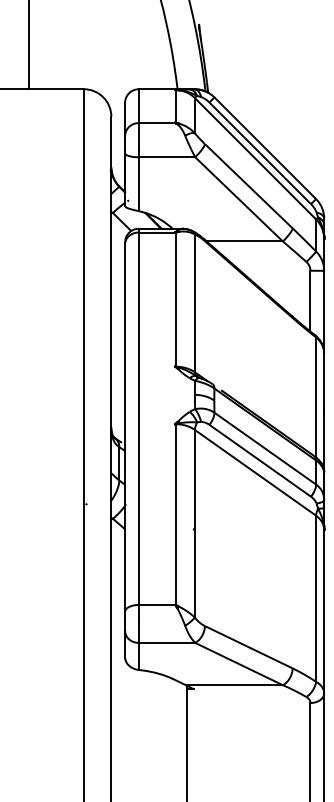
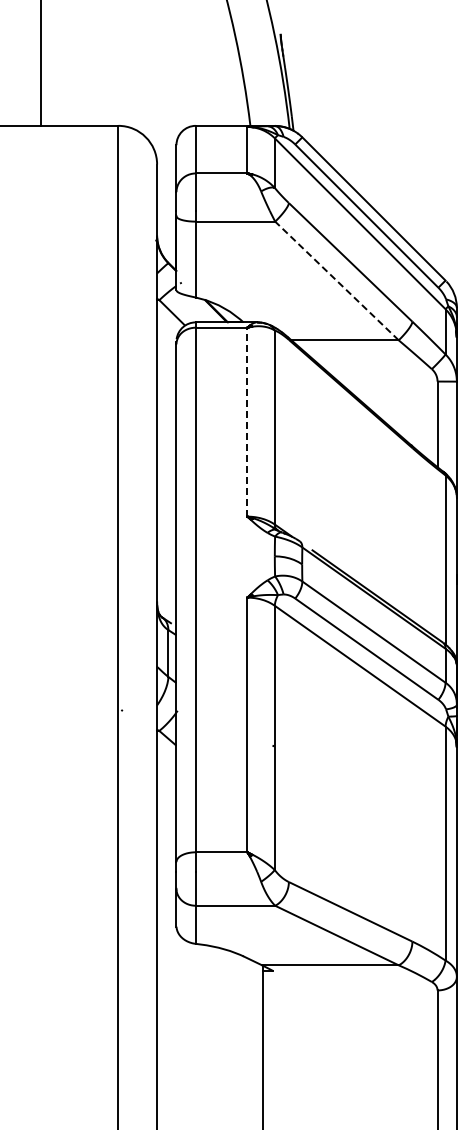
line: (238, 199) -> (336, 280), solid -> dashed
line: (175, 299) -> (247, 421), solid -> dashed

